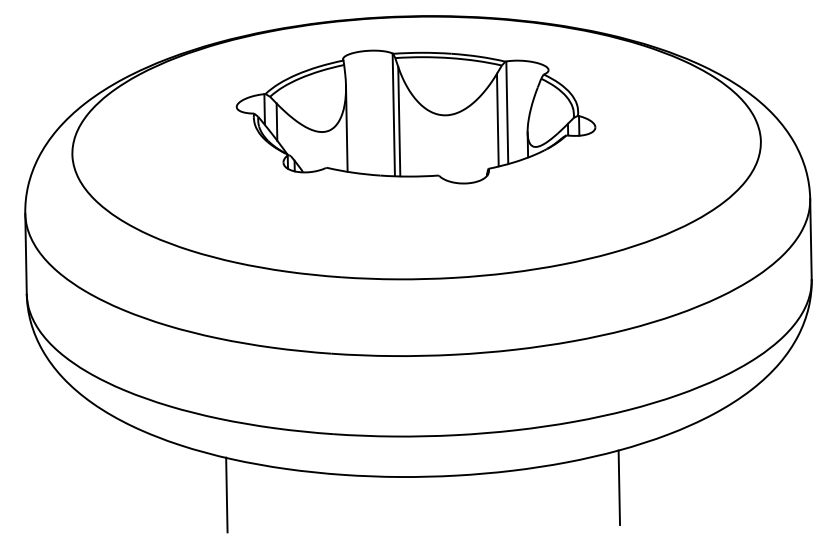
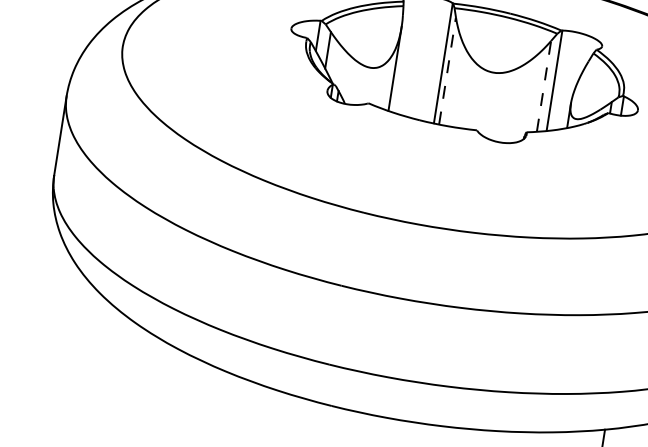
line: (497, 119) -> (543, 85), solid -> dashed
line: (399, 121) -> (447, 70), solid -> dashed
line: (226, 494) -> (214, 405), removed

